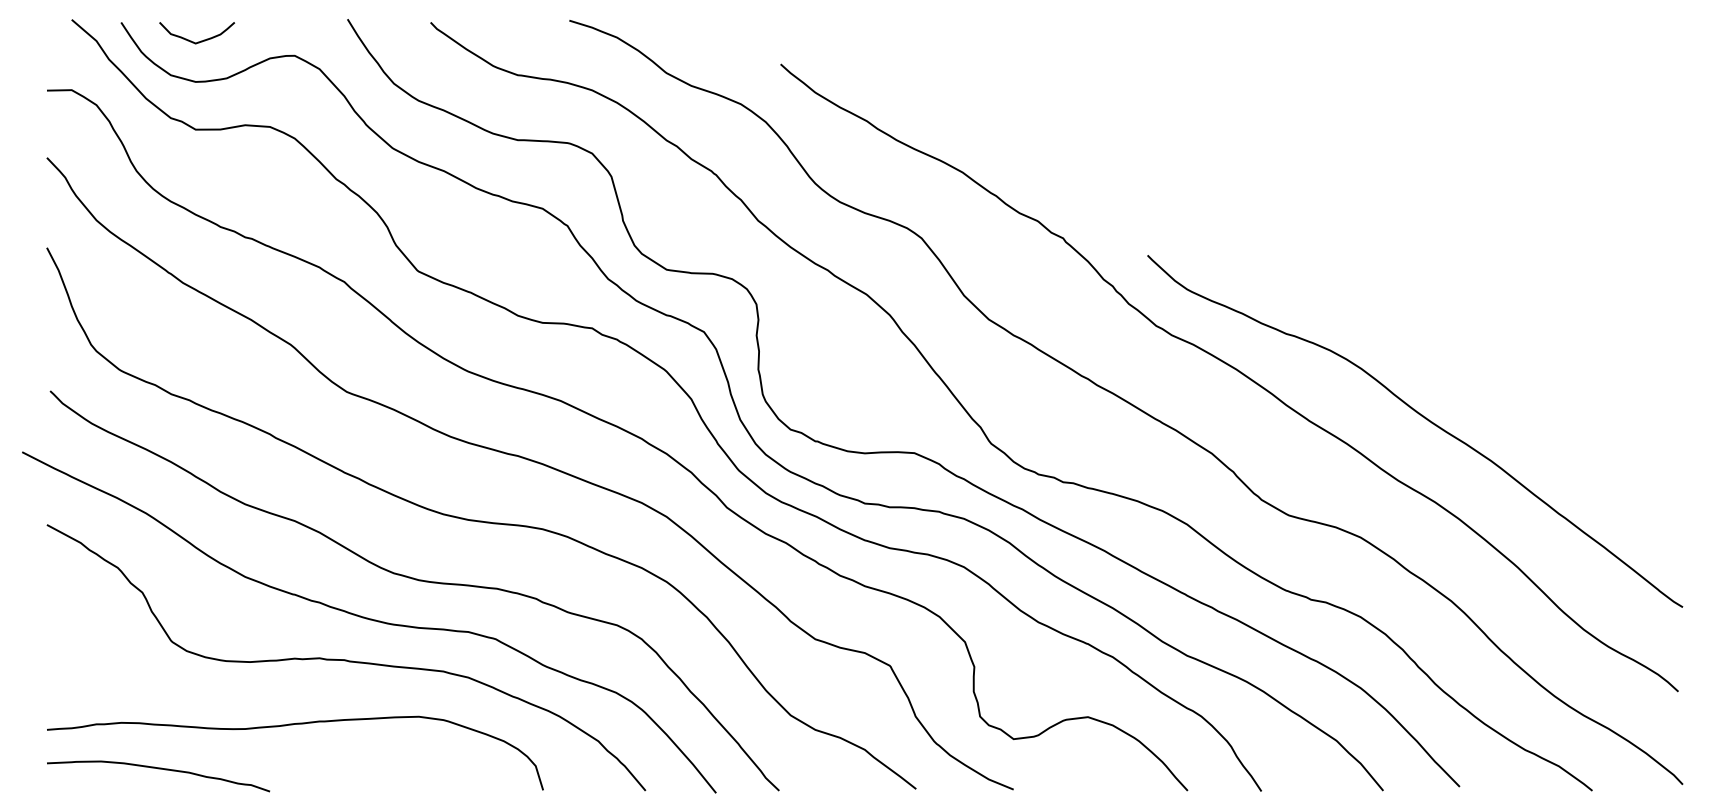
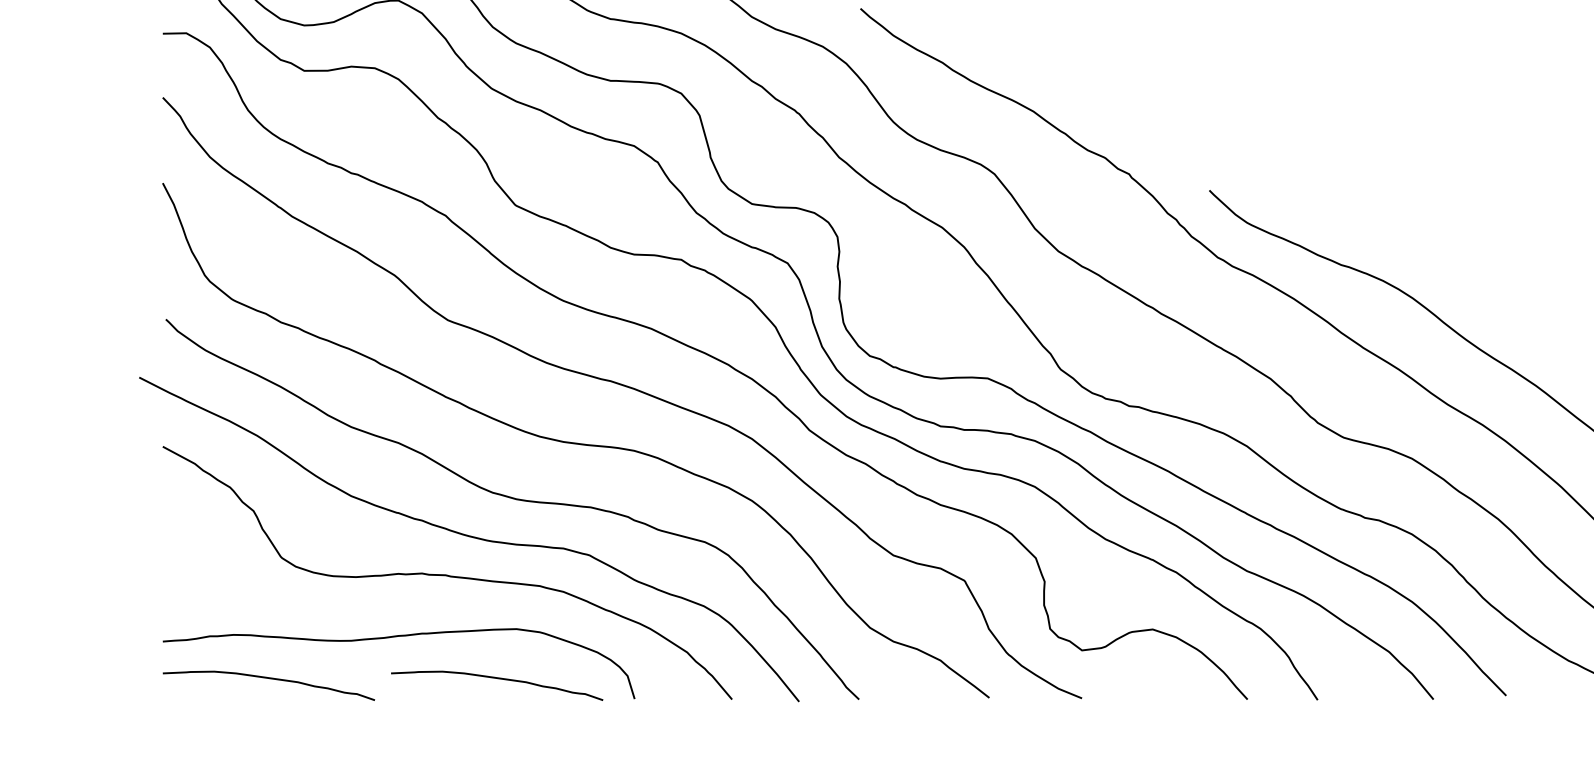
curve: (398, 769) -> (497, 679), added

